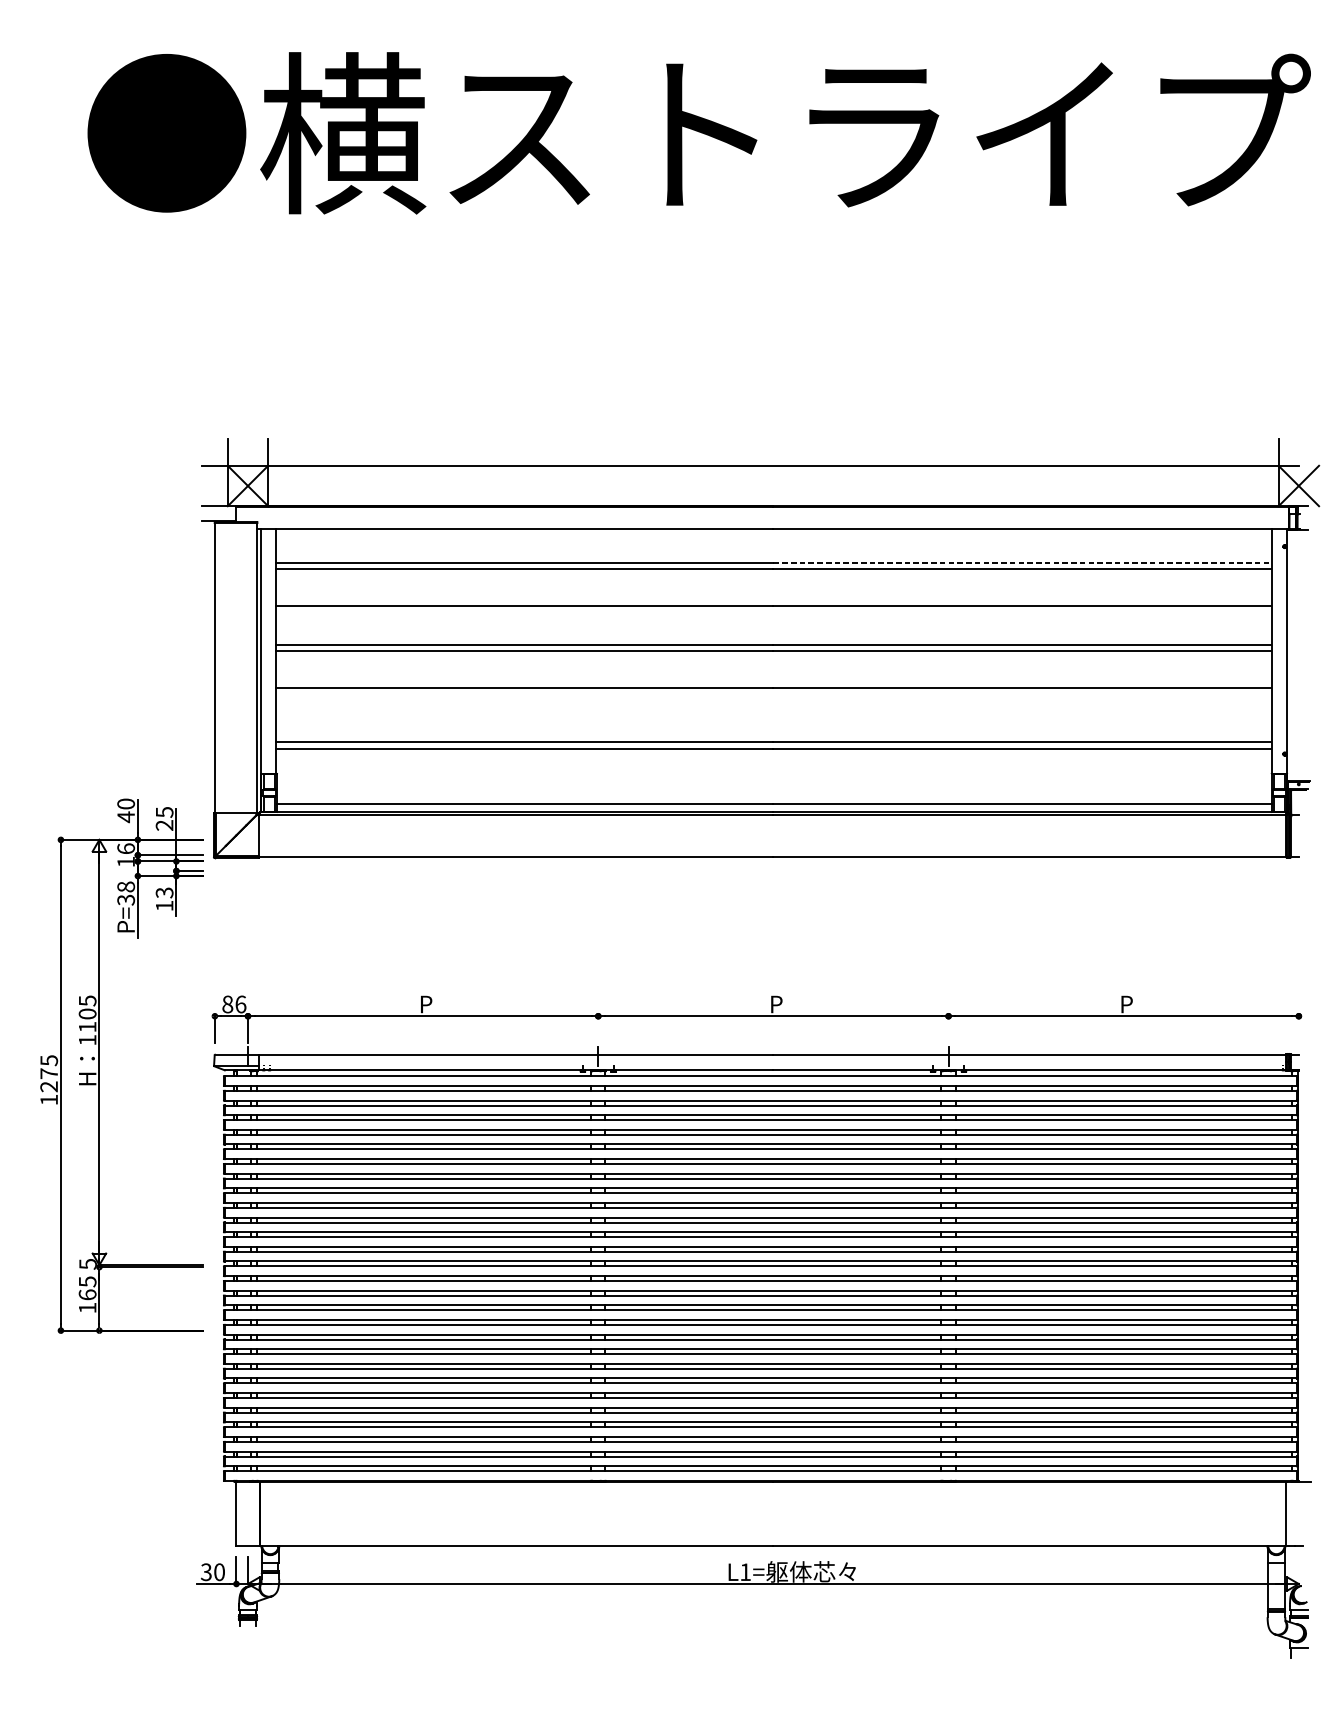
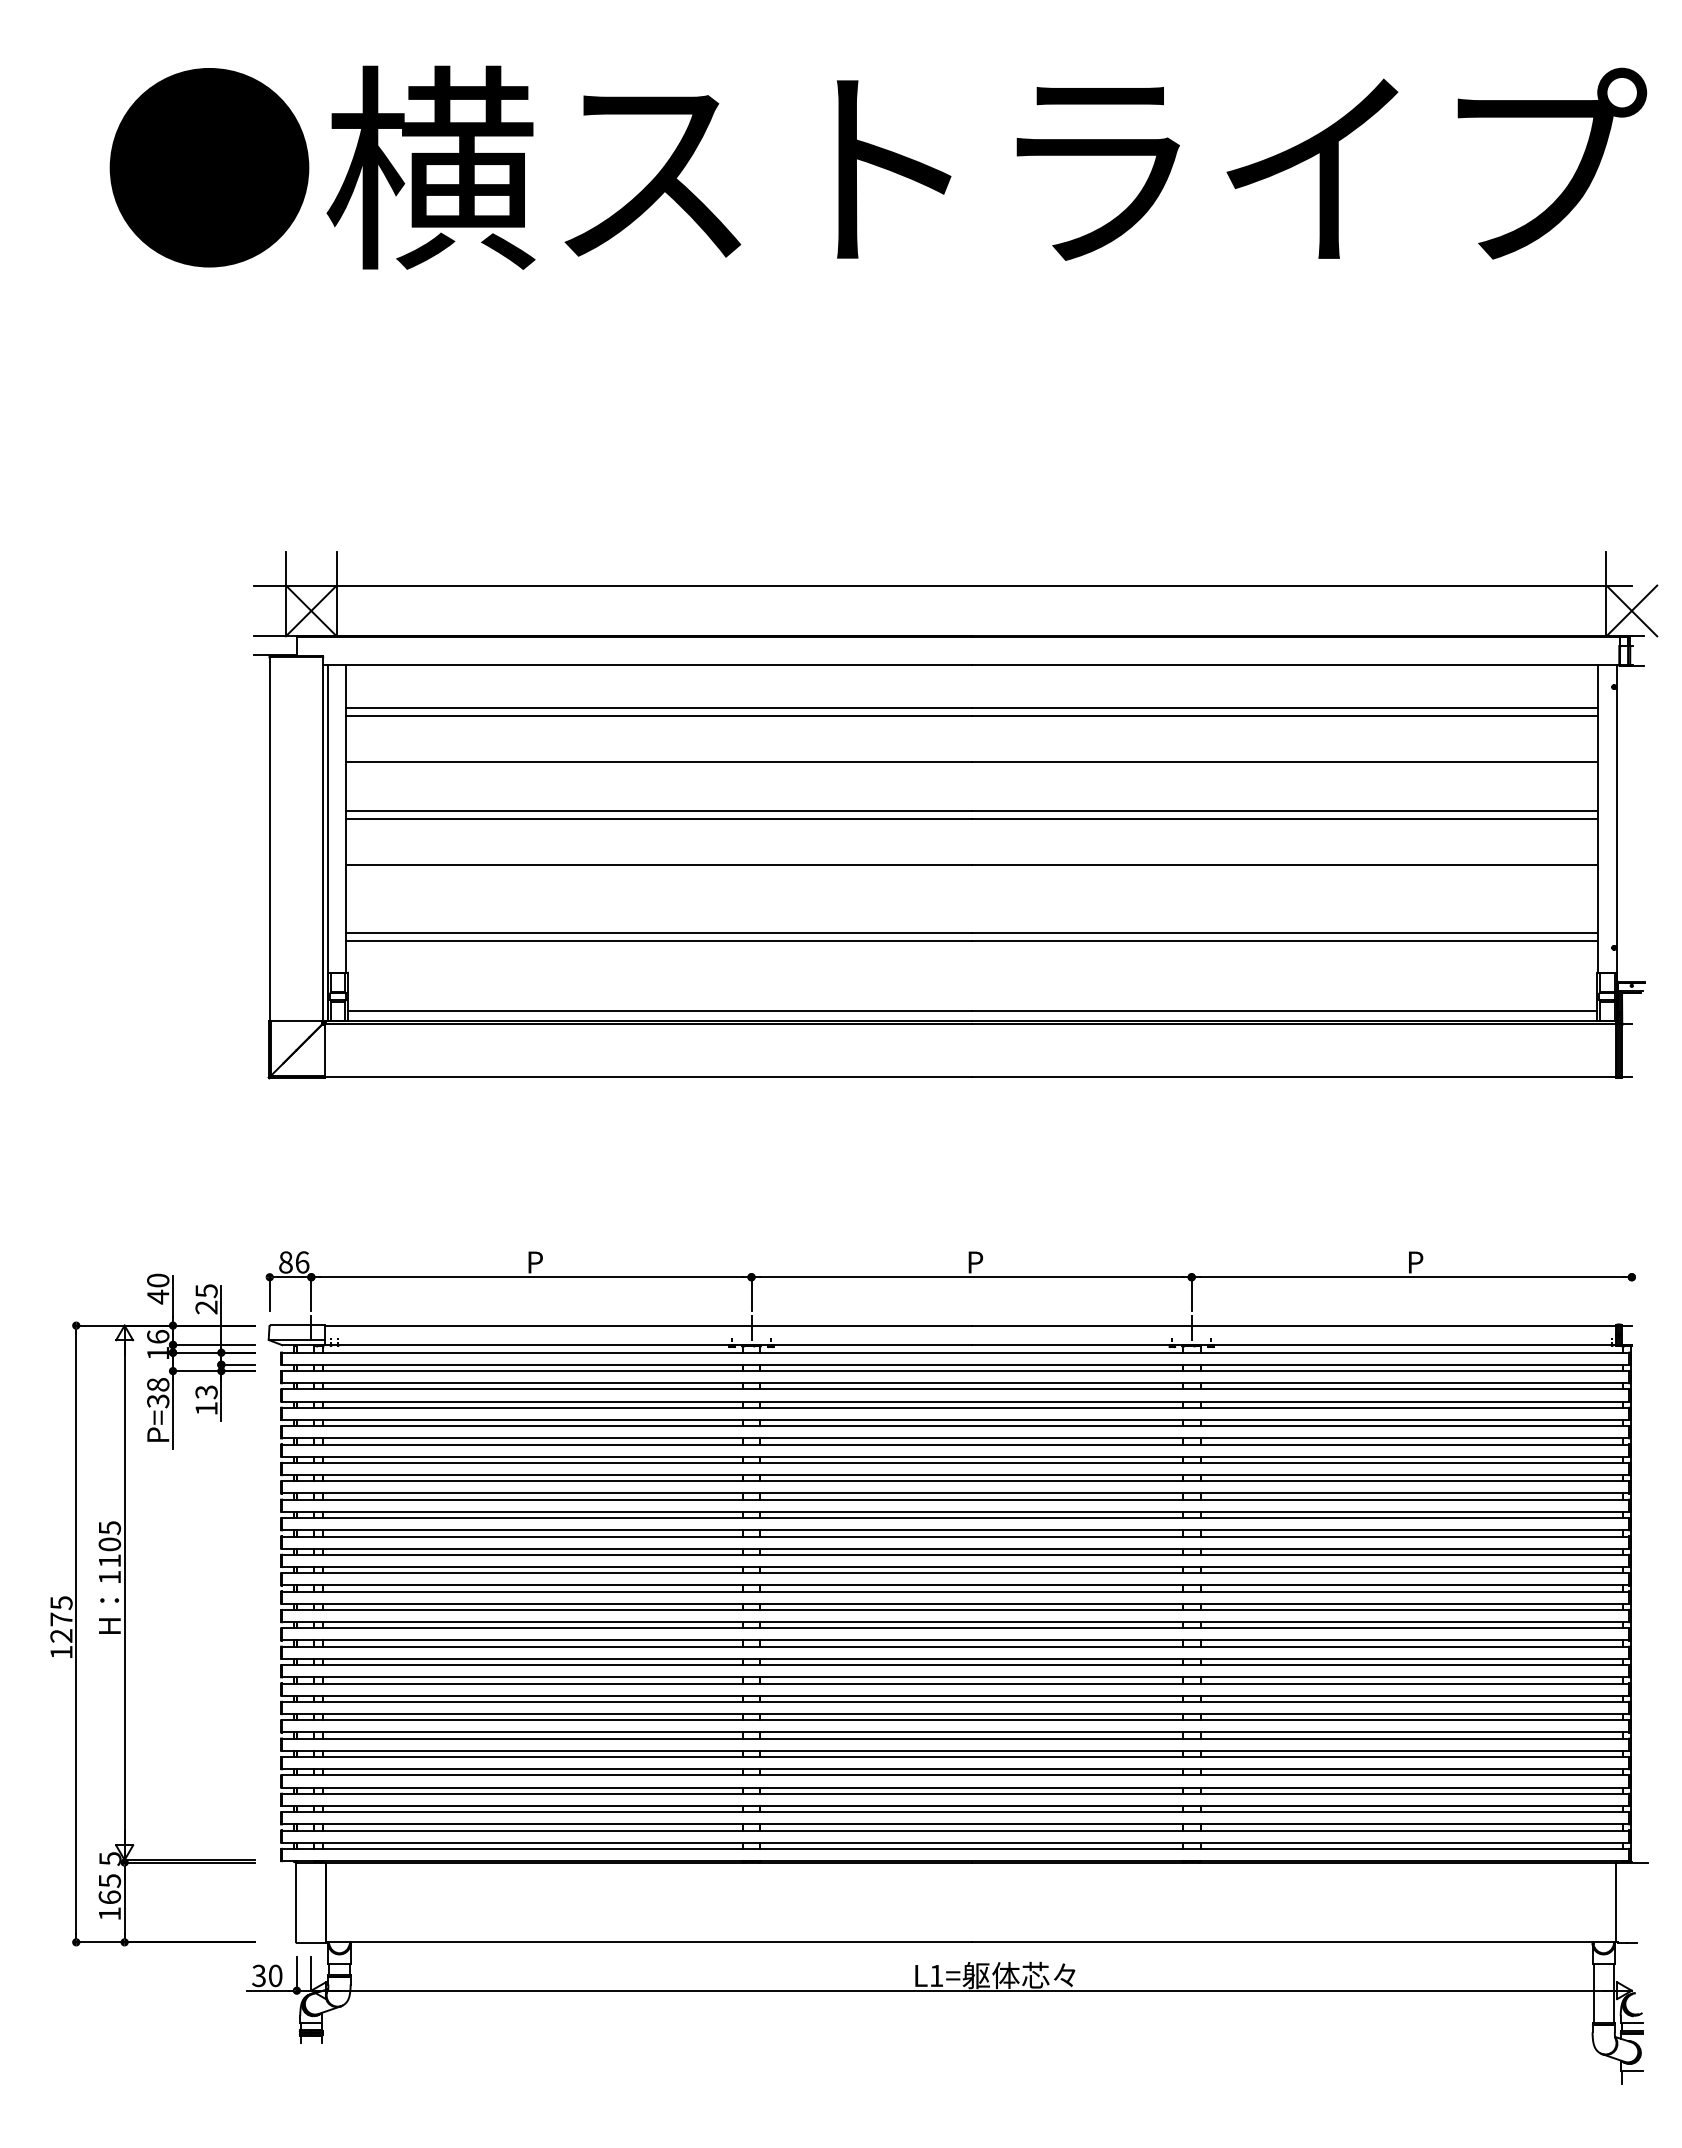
line: (1022, 562) -> (1284, 707), dashed -> solid
line: (598, 1029) -> (751, 1293), added
line: (948, 1029) -> (1191, 1293), added
part: (100, 1065) -> (125, 1609), moved

